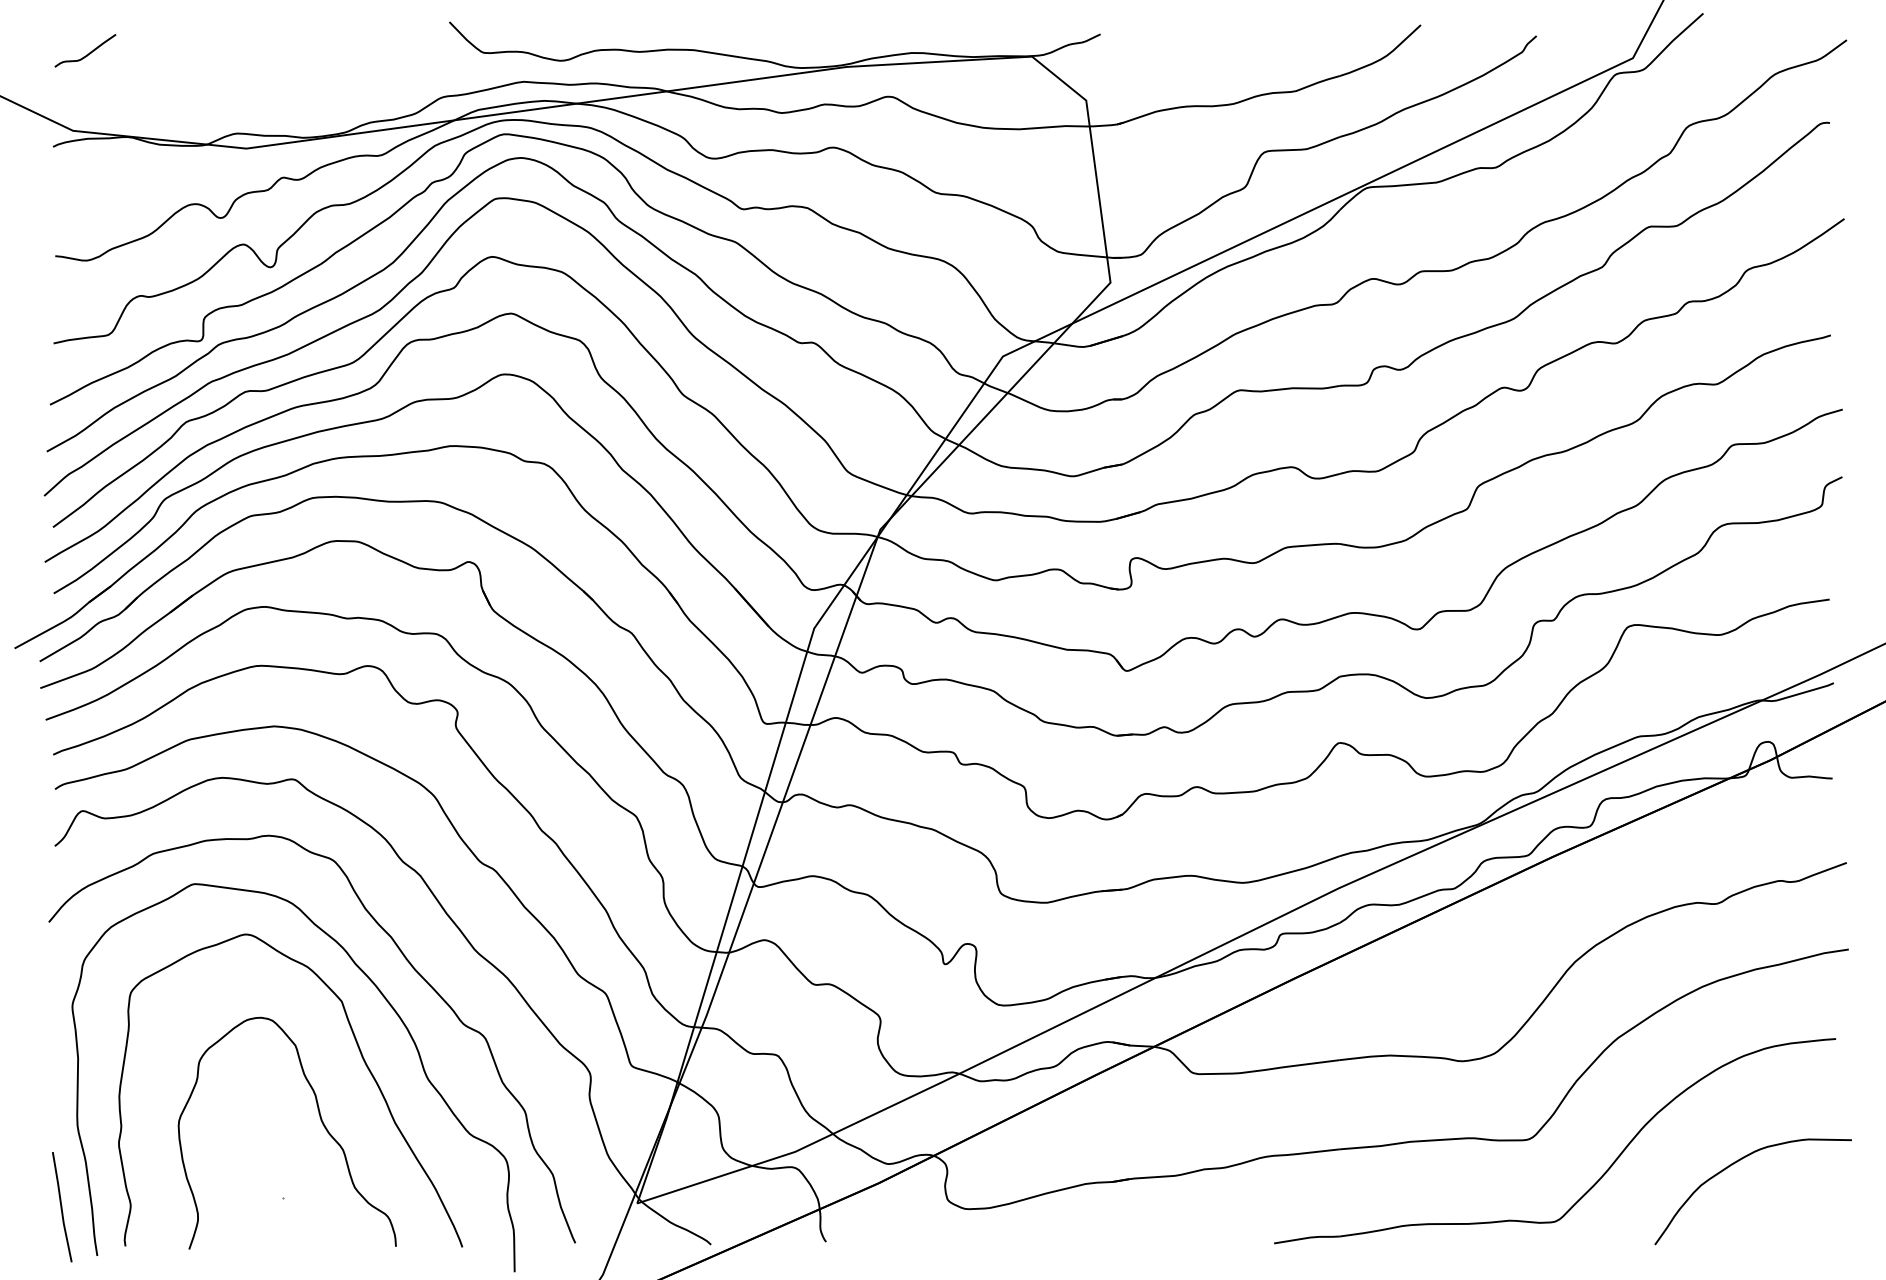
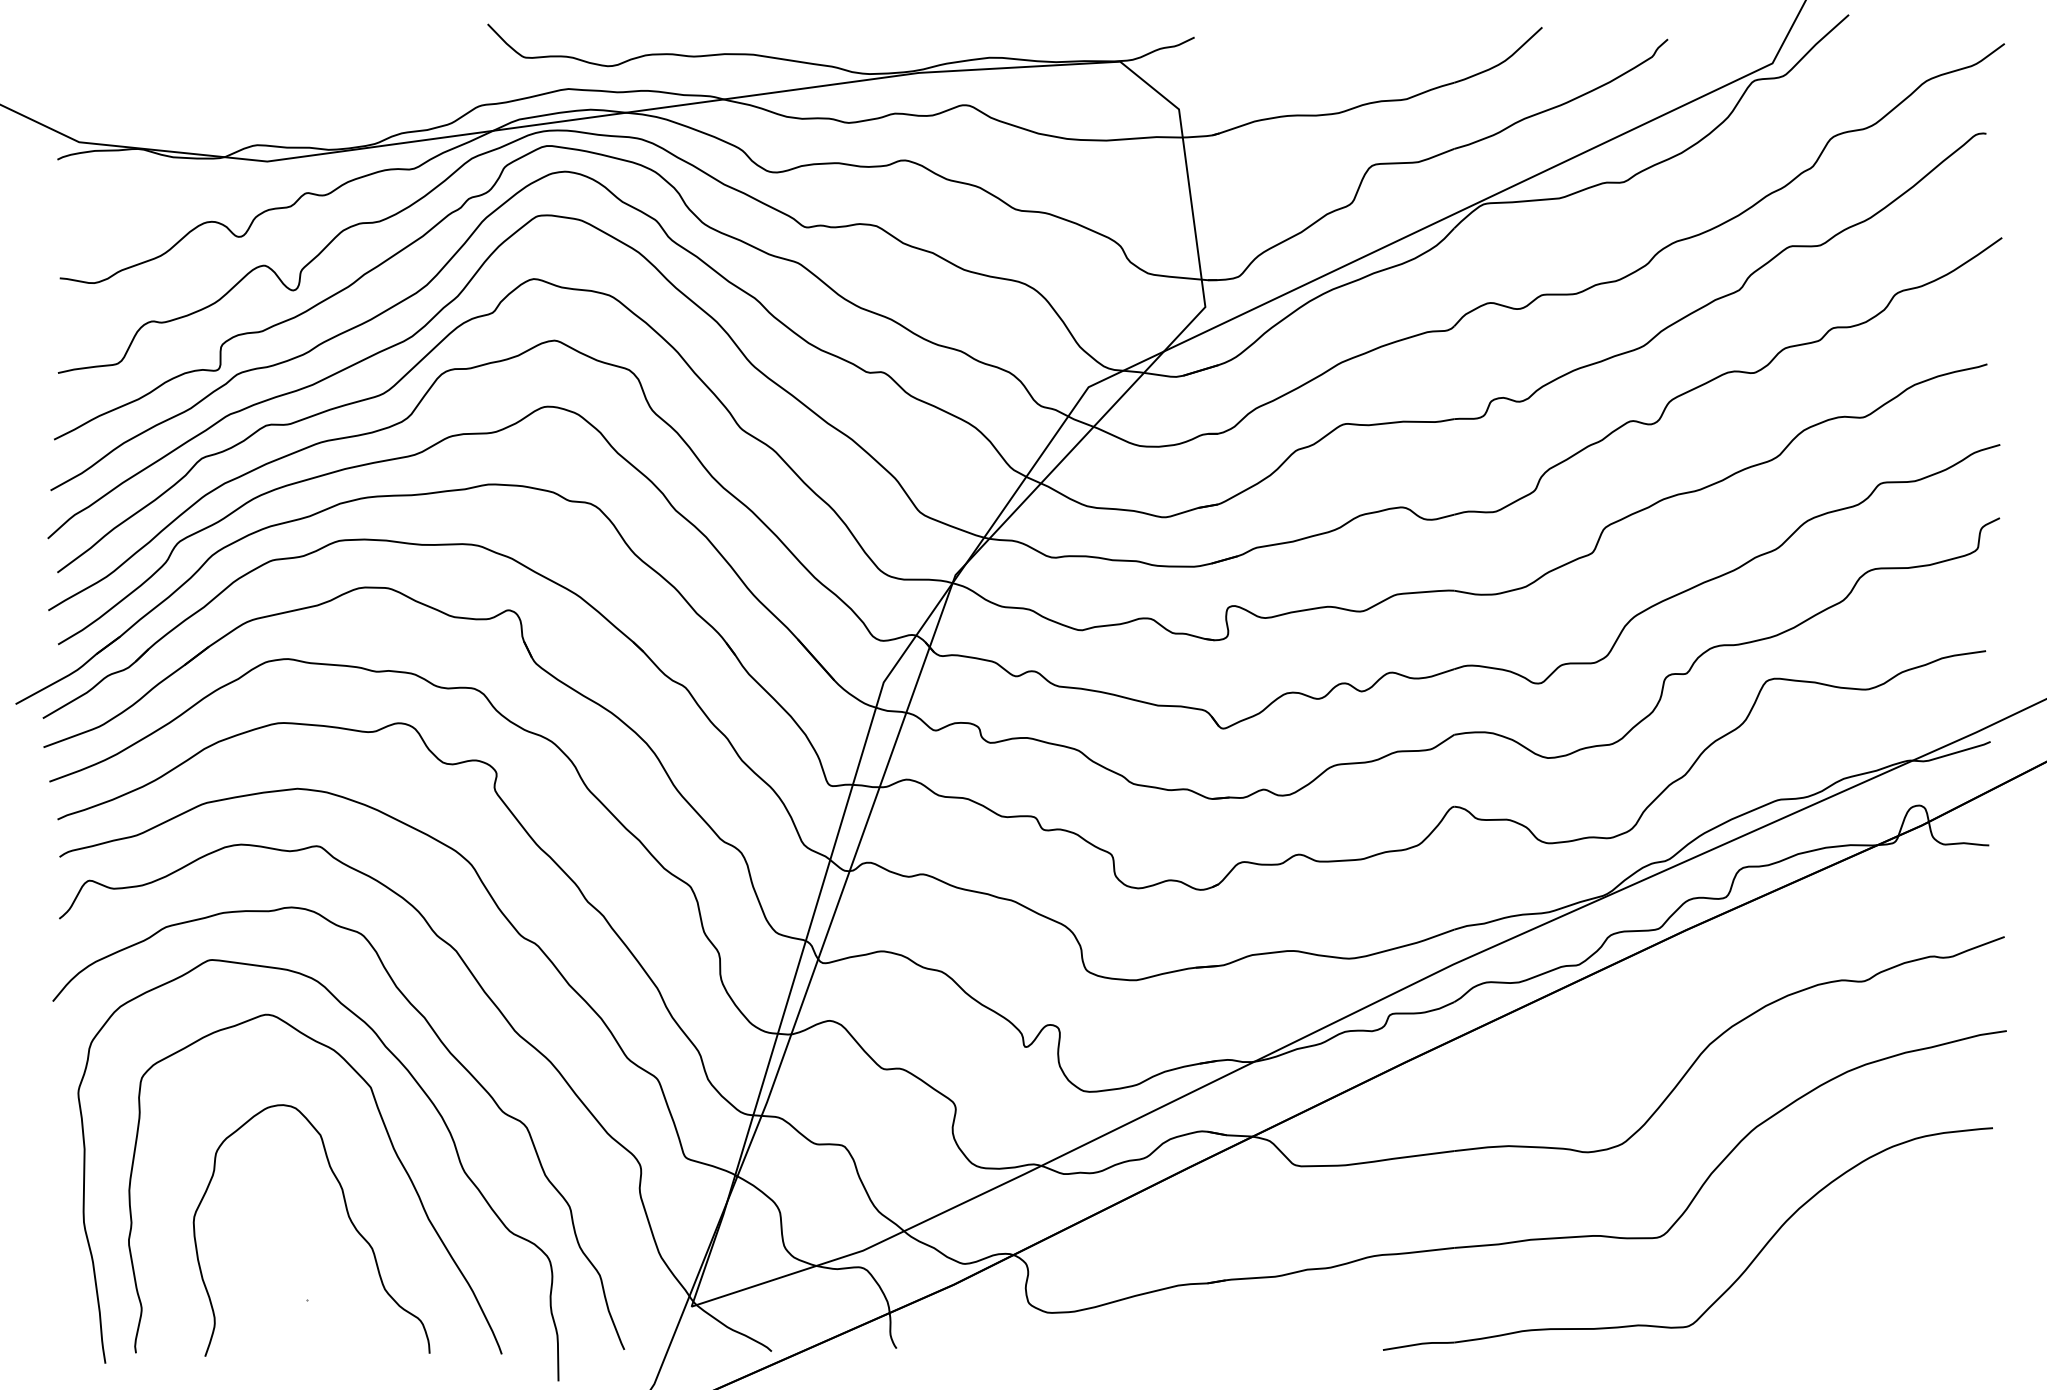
curve: (86, 54) -> (93, 59), removed
curve: (1737, 1162) -> (1886, 1262), removed
line: (62, 1207) -> (67, 1311), removed

